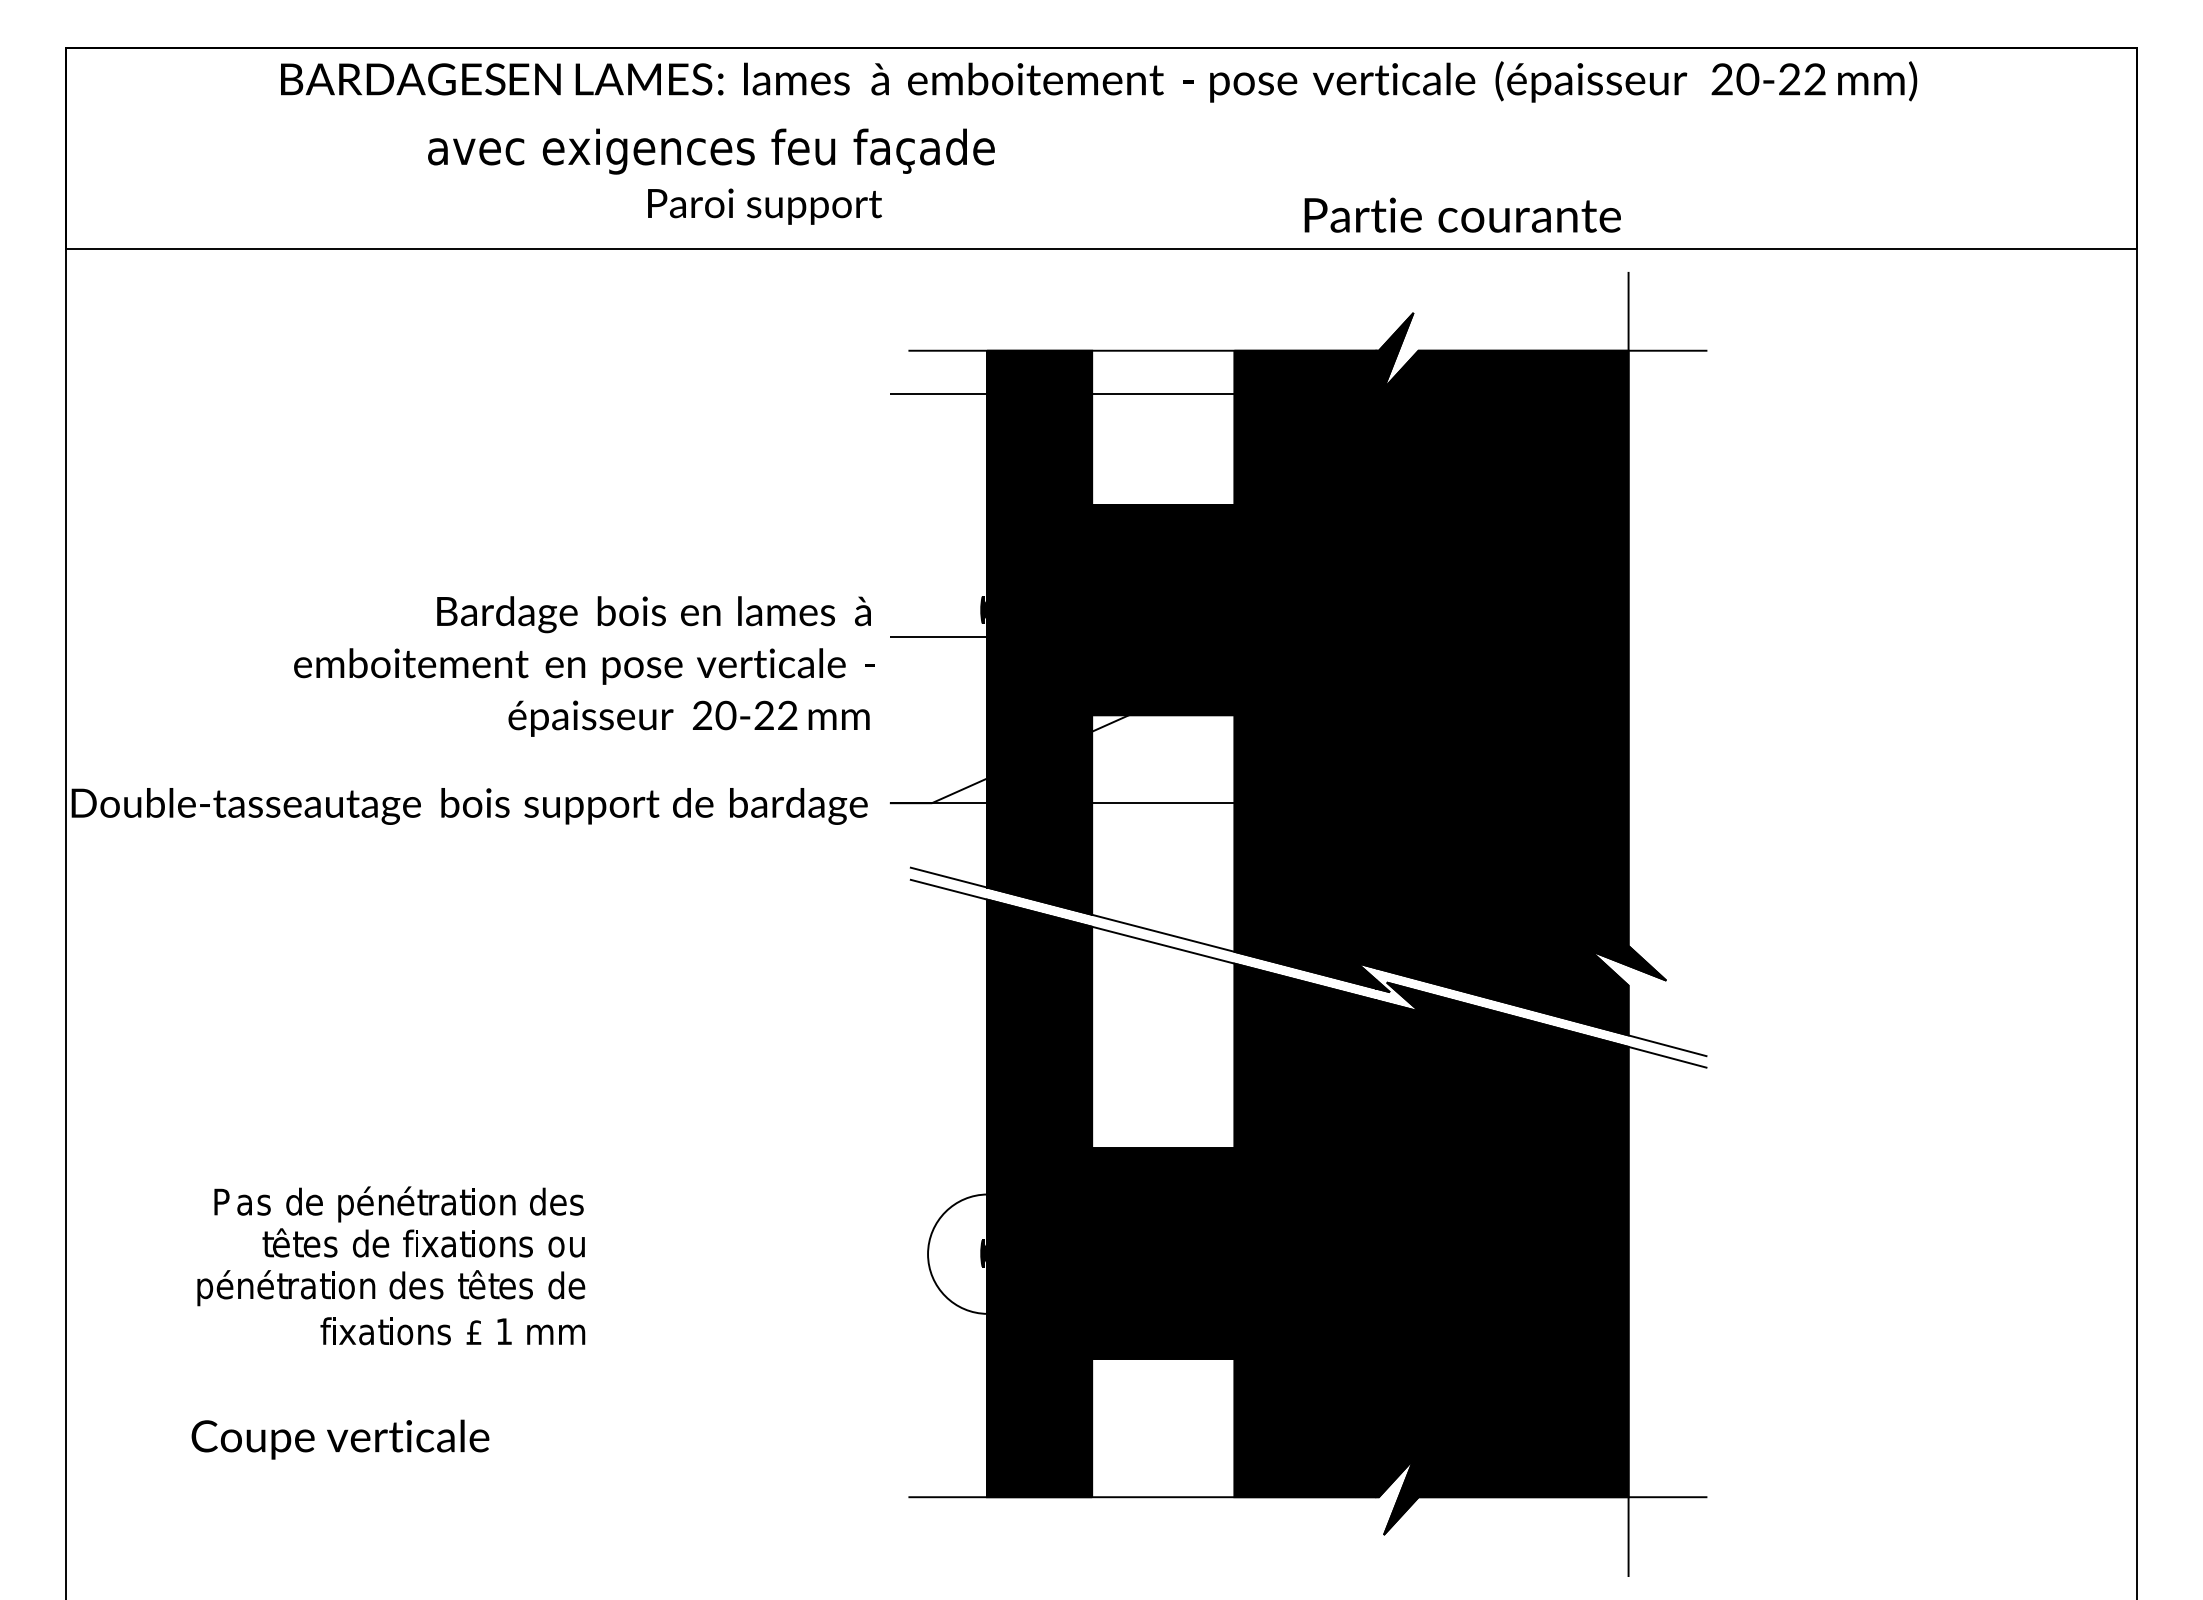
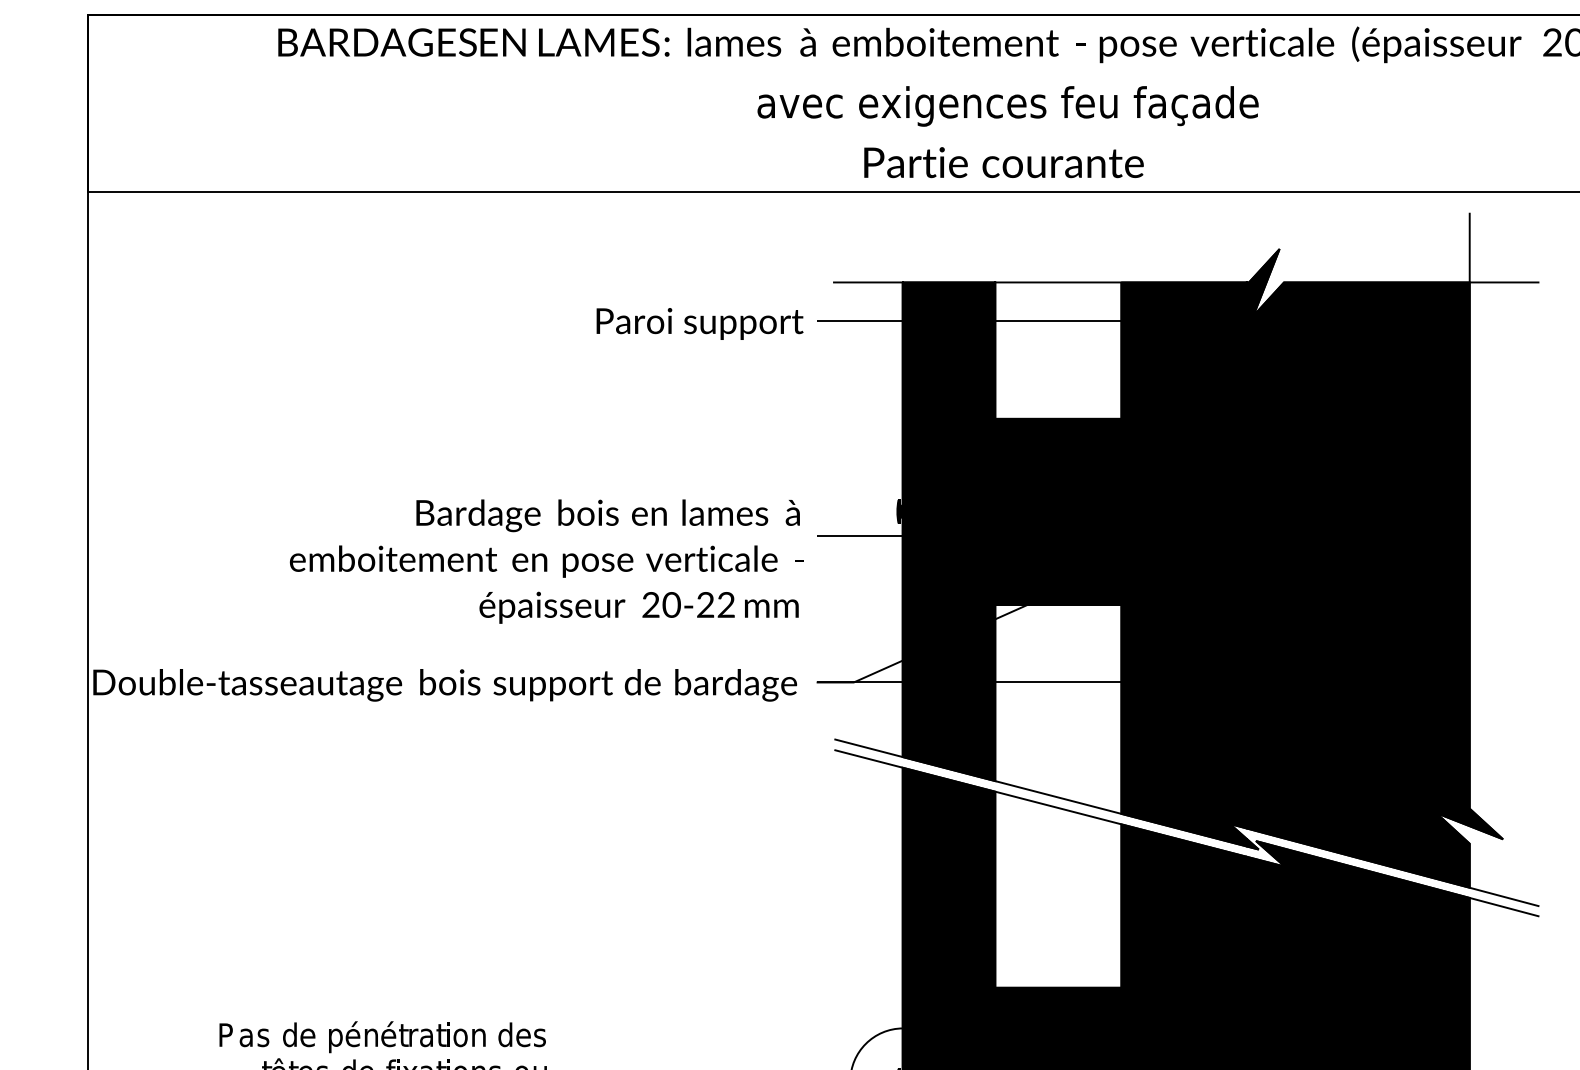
text: (711, 151) -> (1008, 106), moved
text: (764, 206) -> (699, 323), moved
text: (1462, 214) -> (1003, 161), moved

